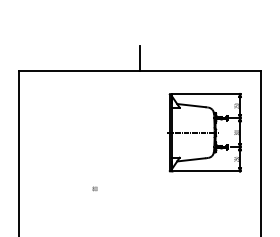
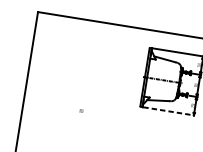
line: (139, 58) -> (131, 17), removed
line: (207, 171) -> (169, 111), solid -> dashed

